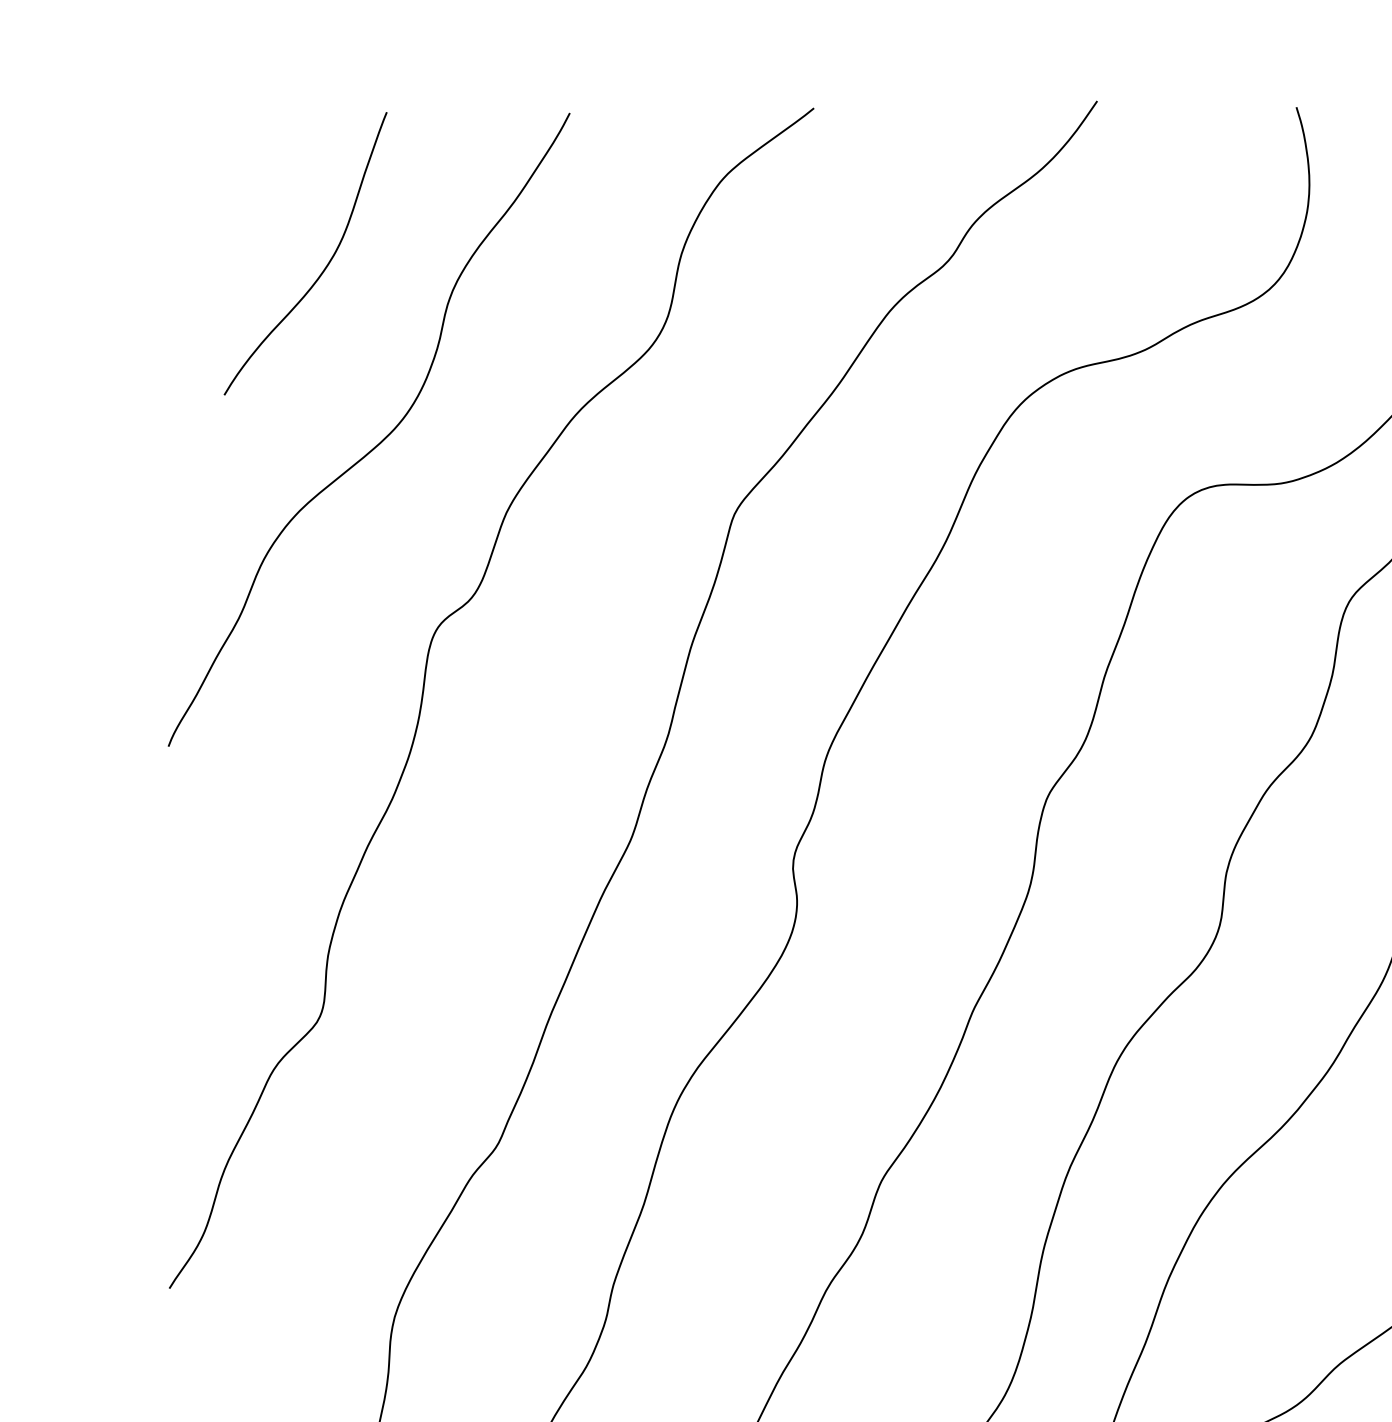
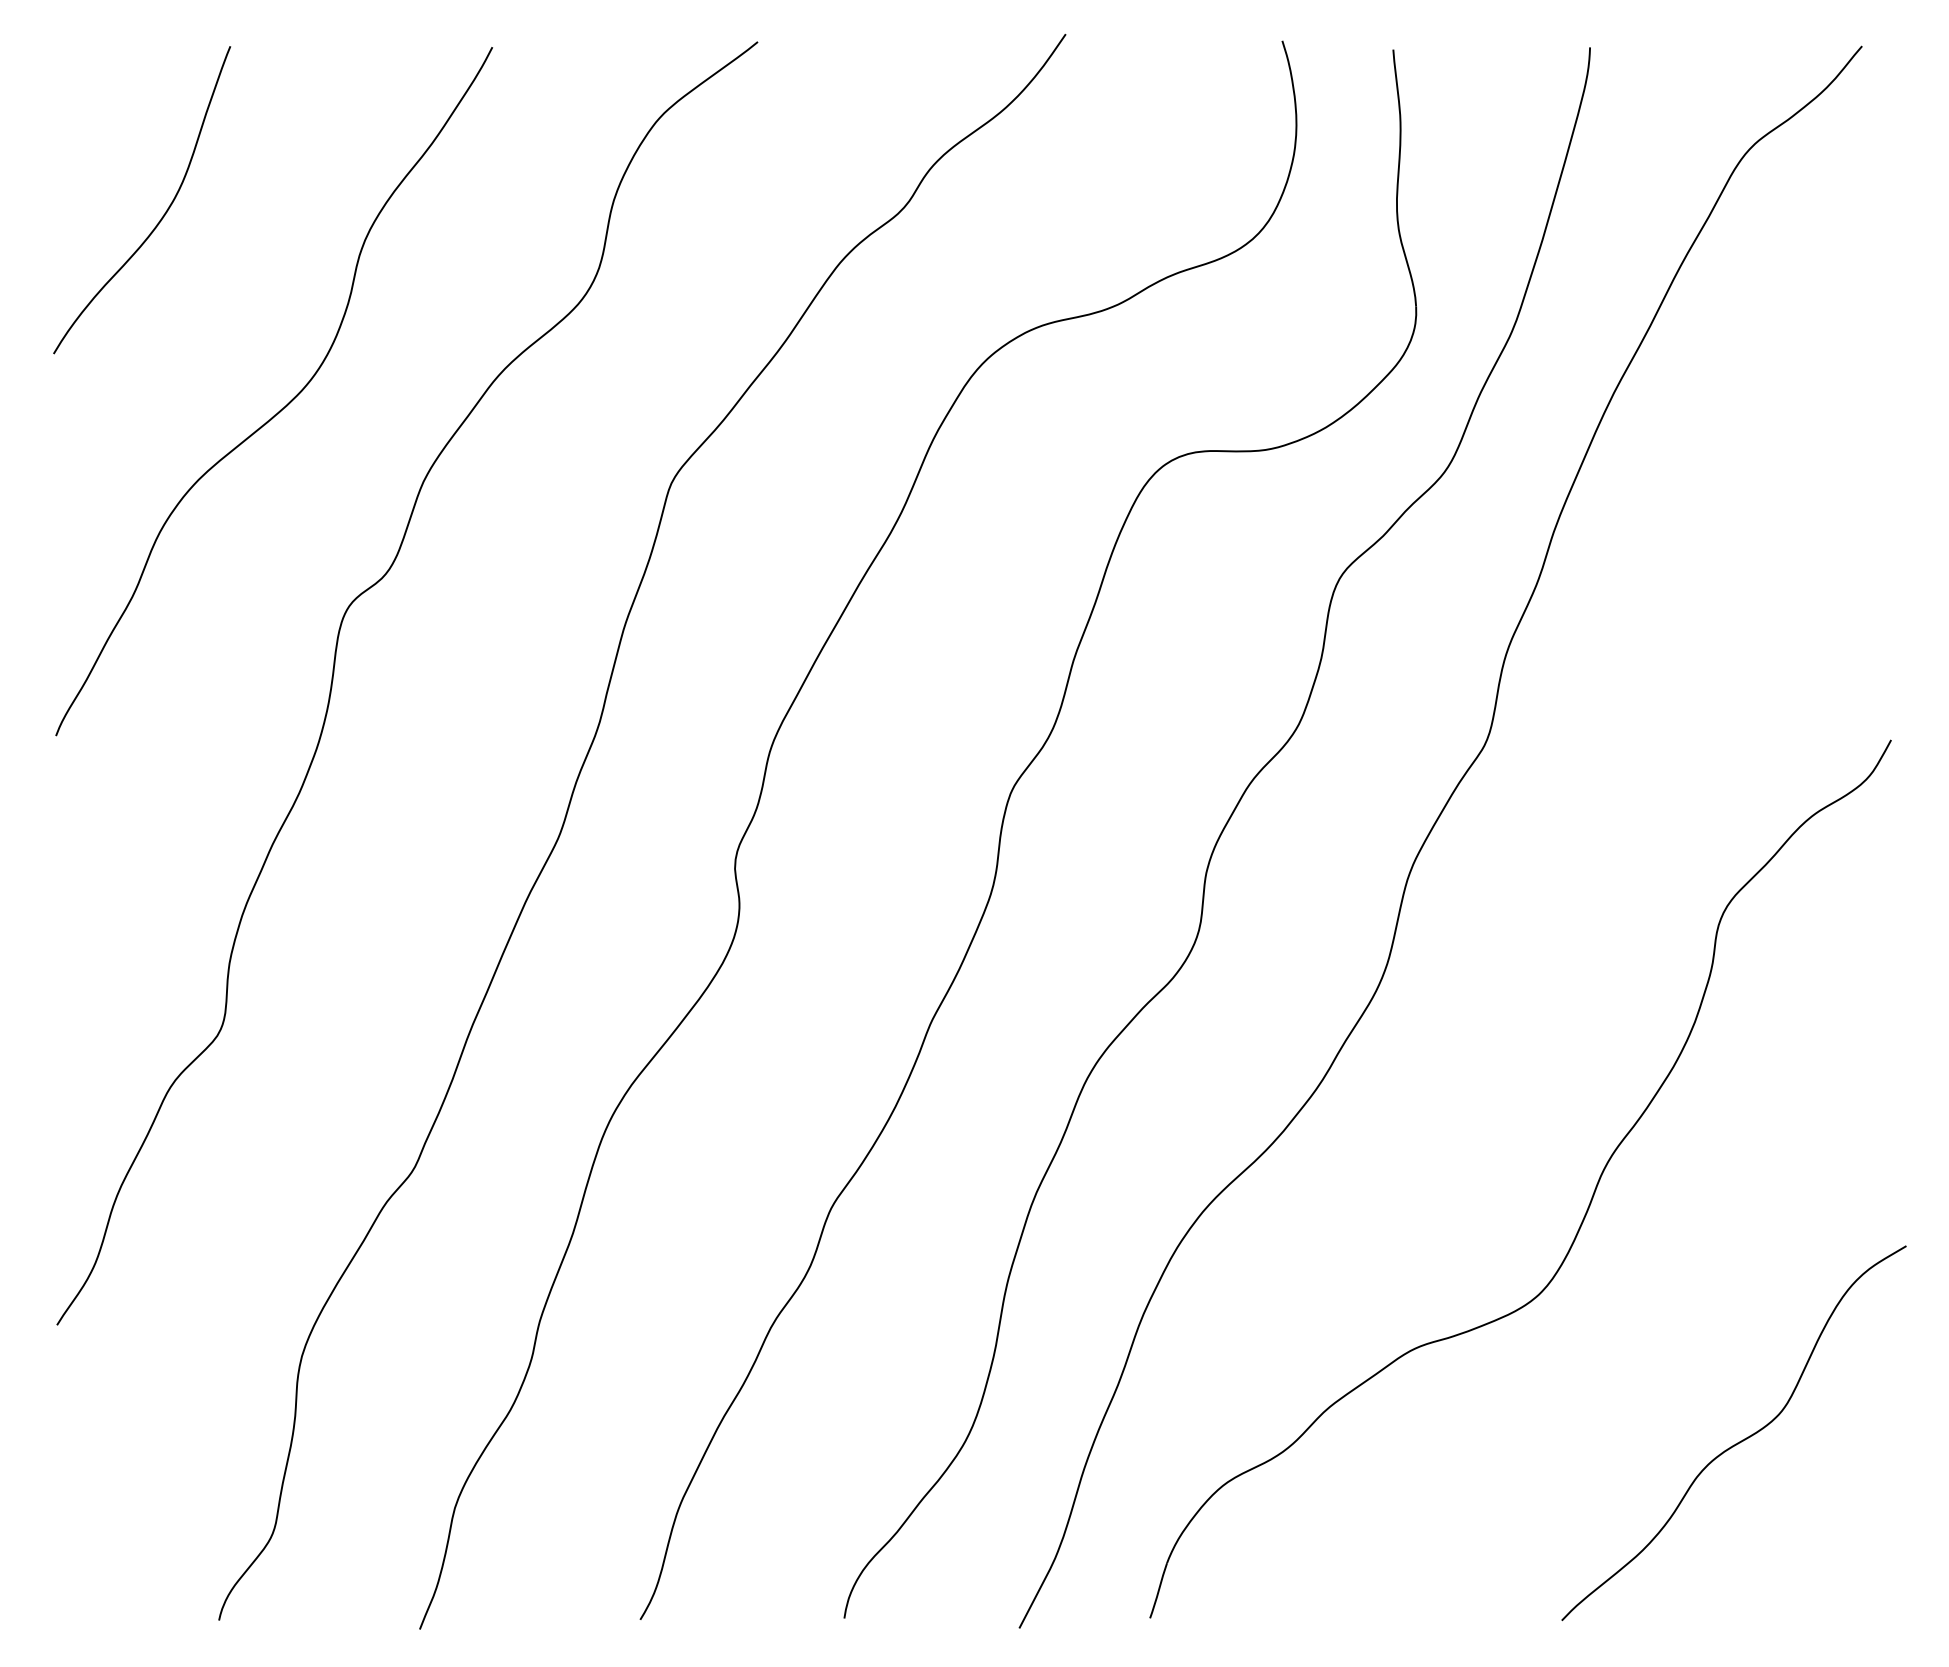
curve: (325, 266) -> (163, 214), moved

